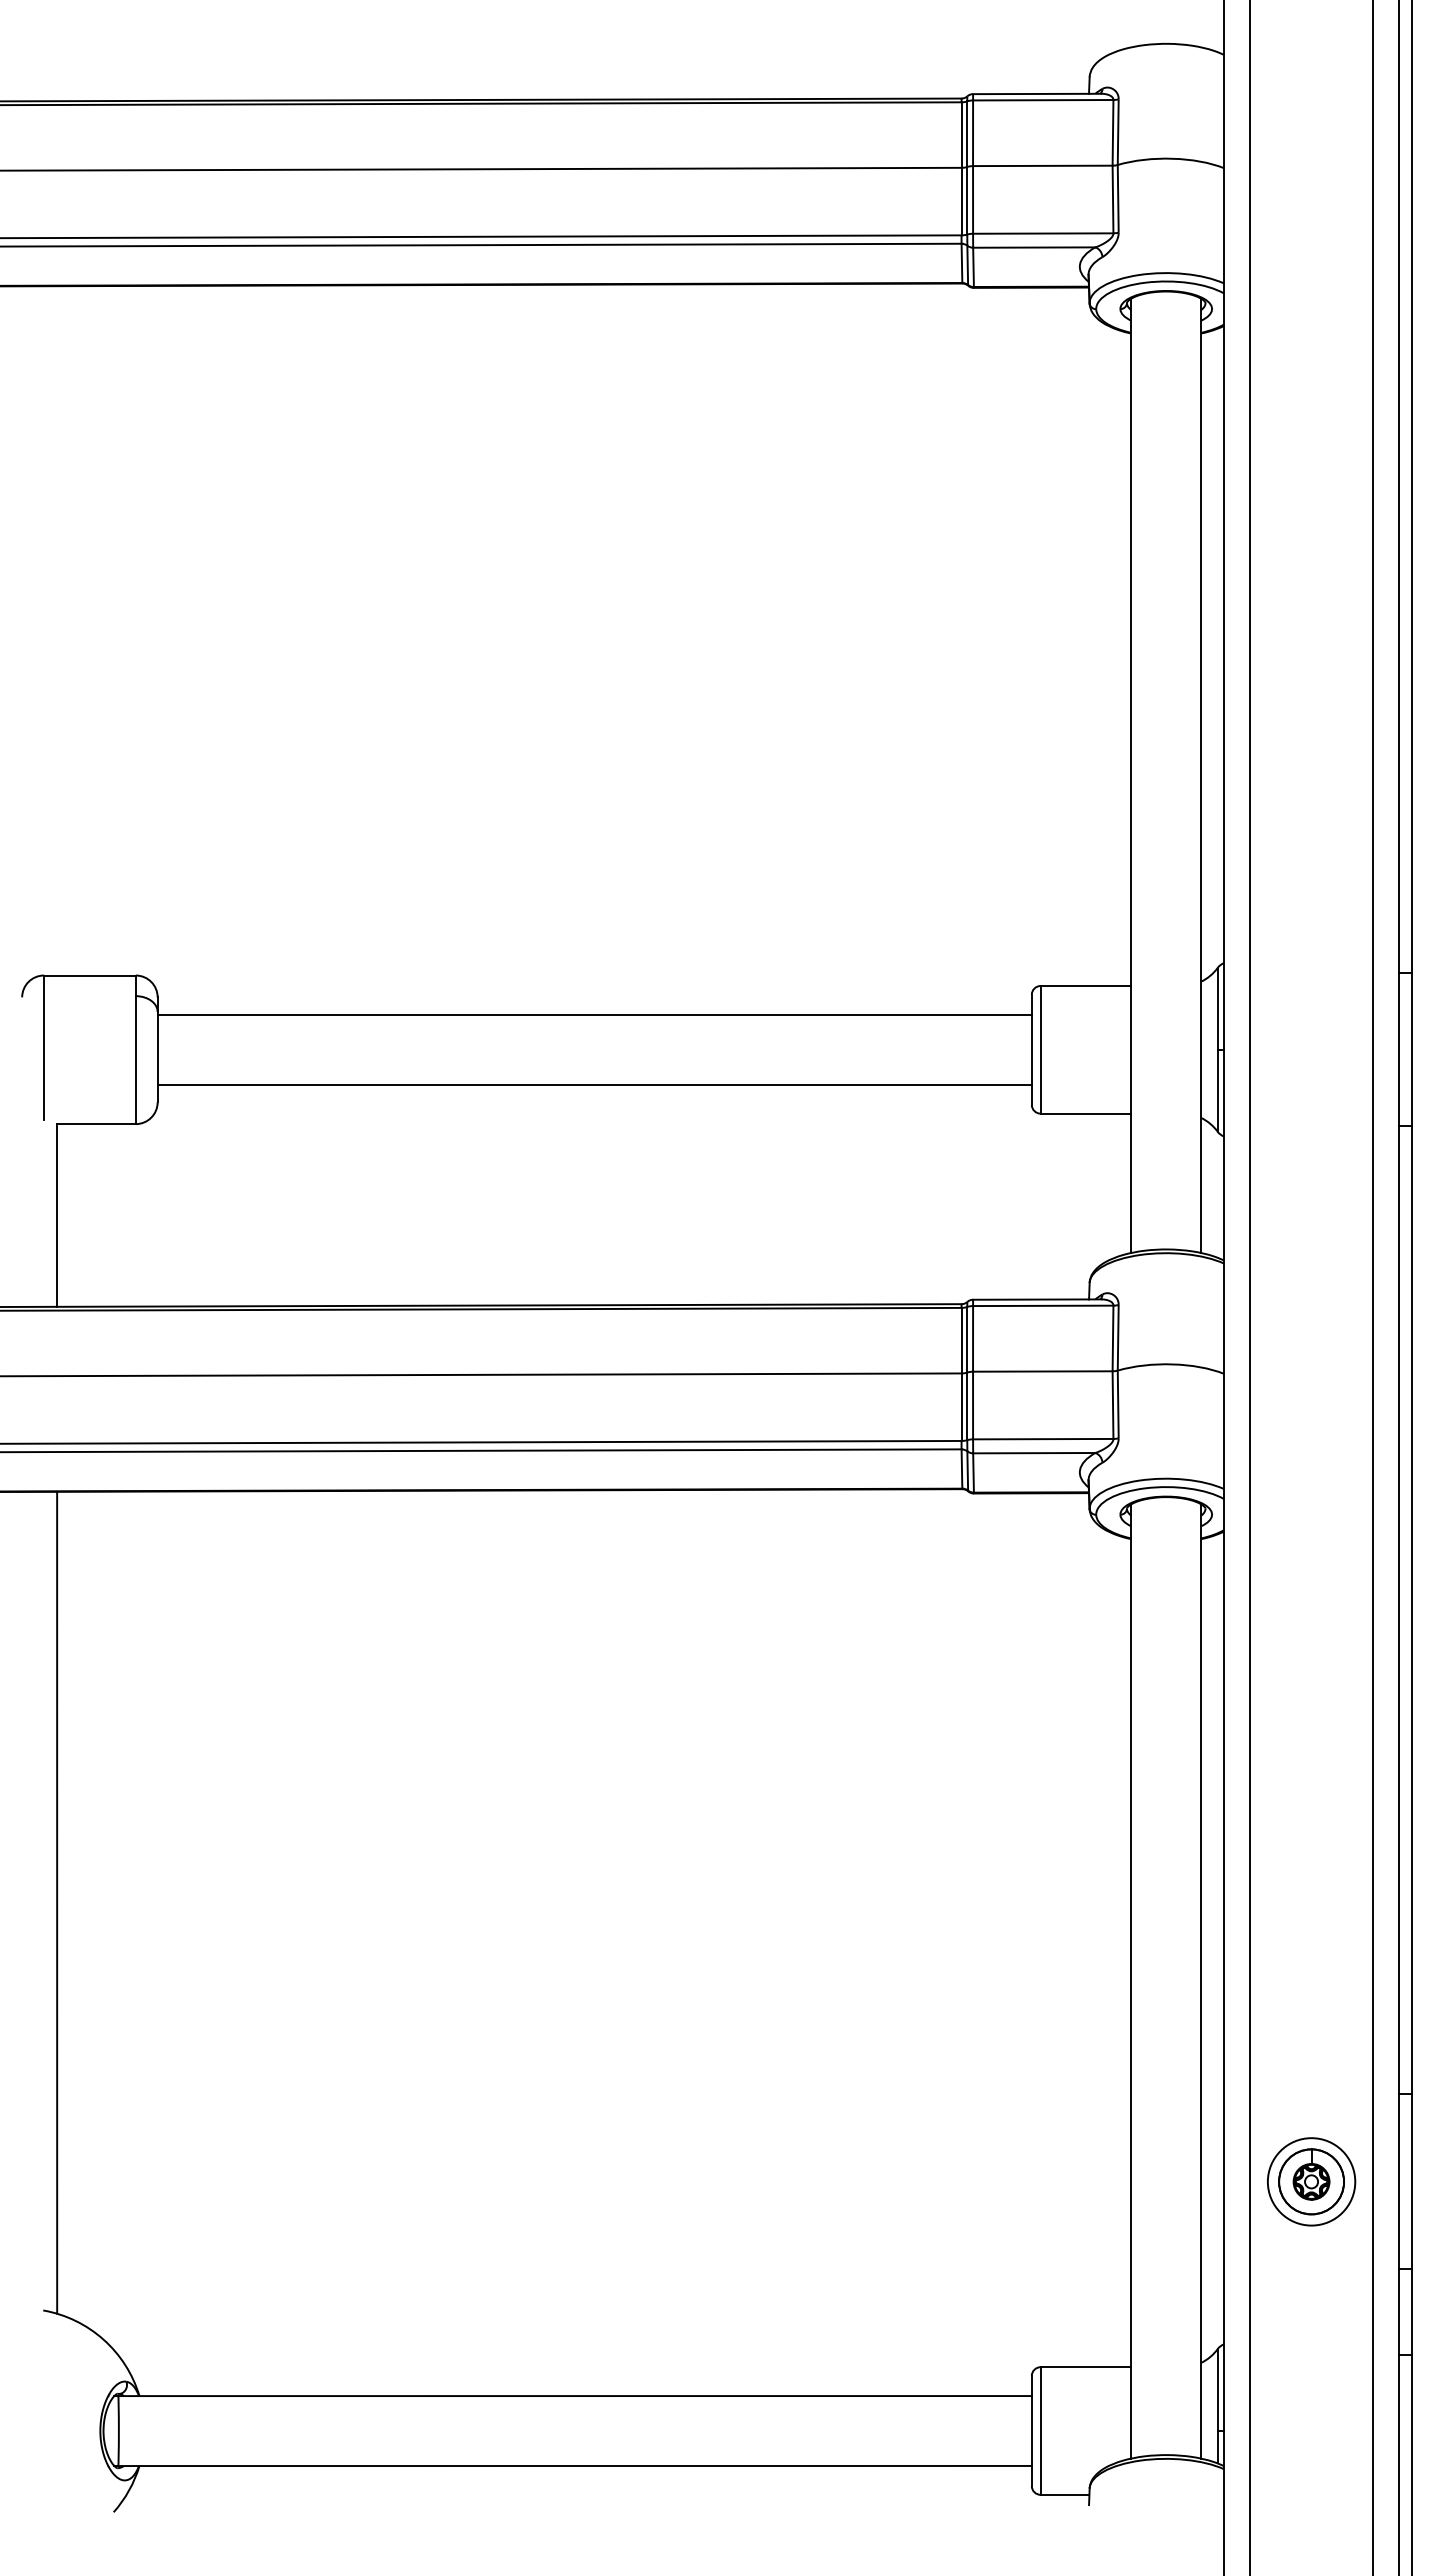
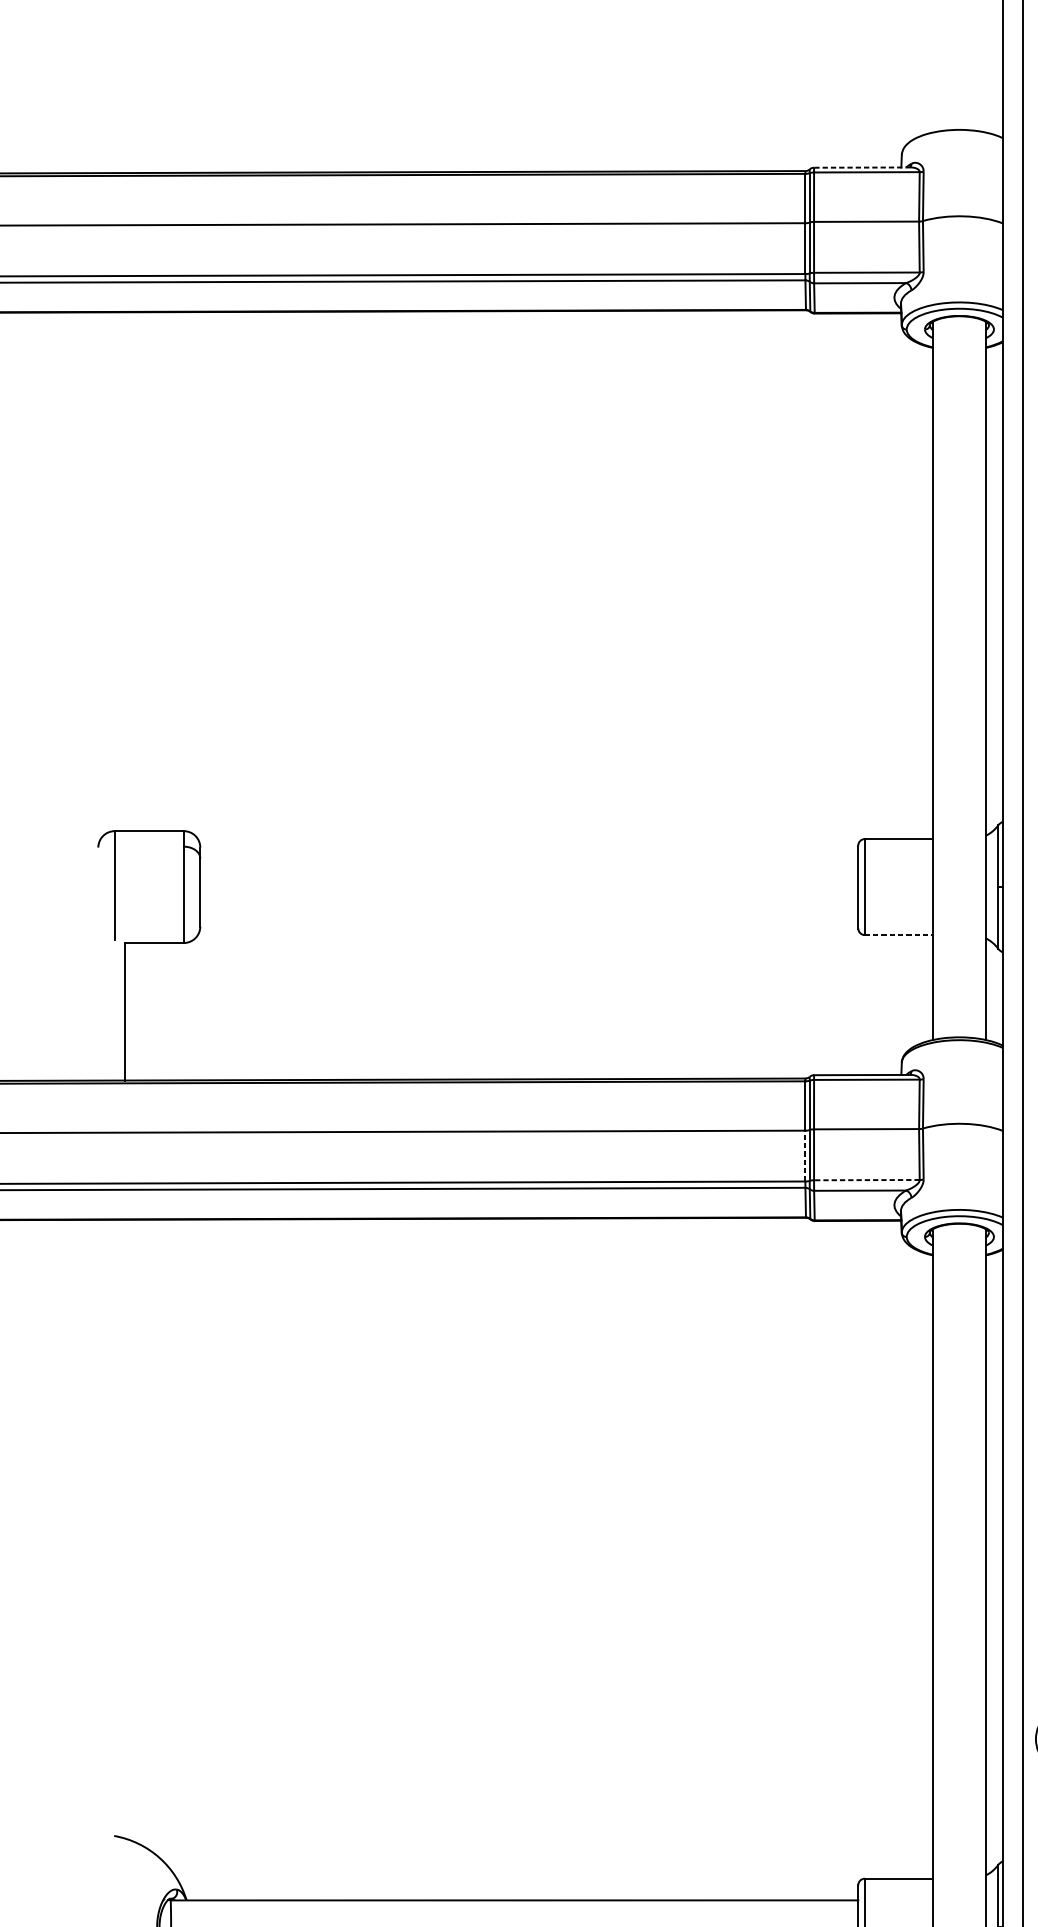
line: (1036, 93) -> (861, 167), solid -> dashed
line: (594, 1014) -> (529, 860), removed
line: (594, 1084) -> (529, 913), removed
line: (1086, 1113) -> (899, 935), solid -> dashed
line: (961, 1407) -> (805, 1156), solid -> dashed
line: (1042, 1439) -> (866, 1180), solid -> dashed
line: (57, 1902) -> (124, 1528), removed

